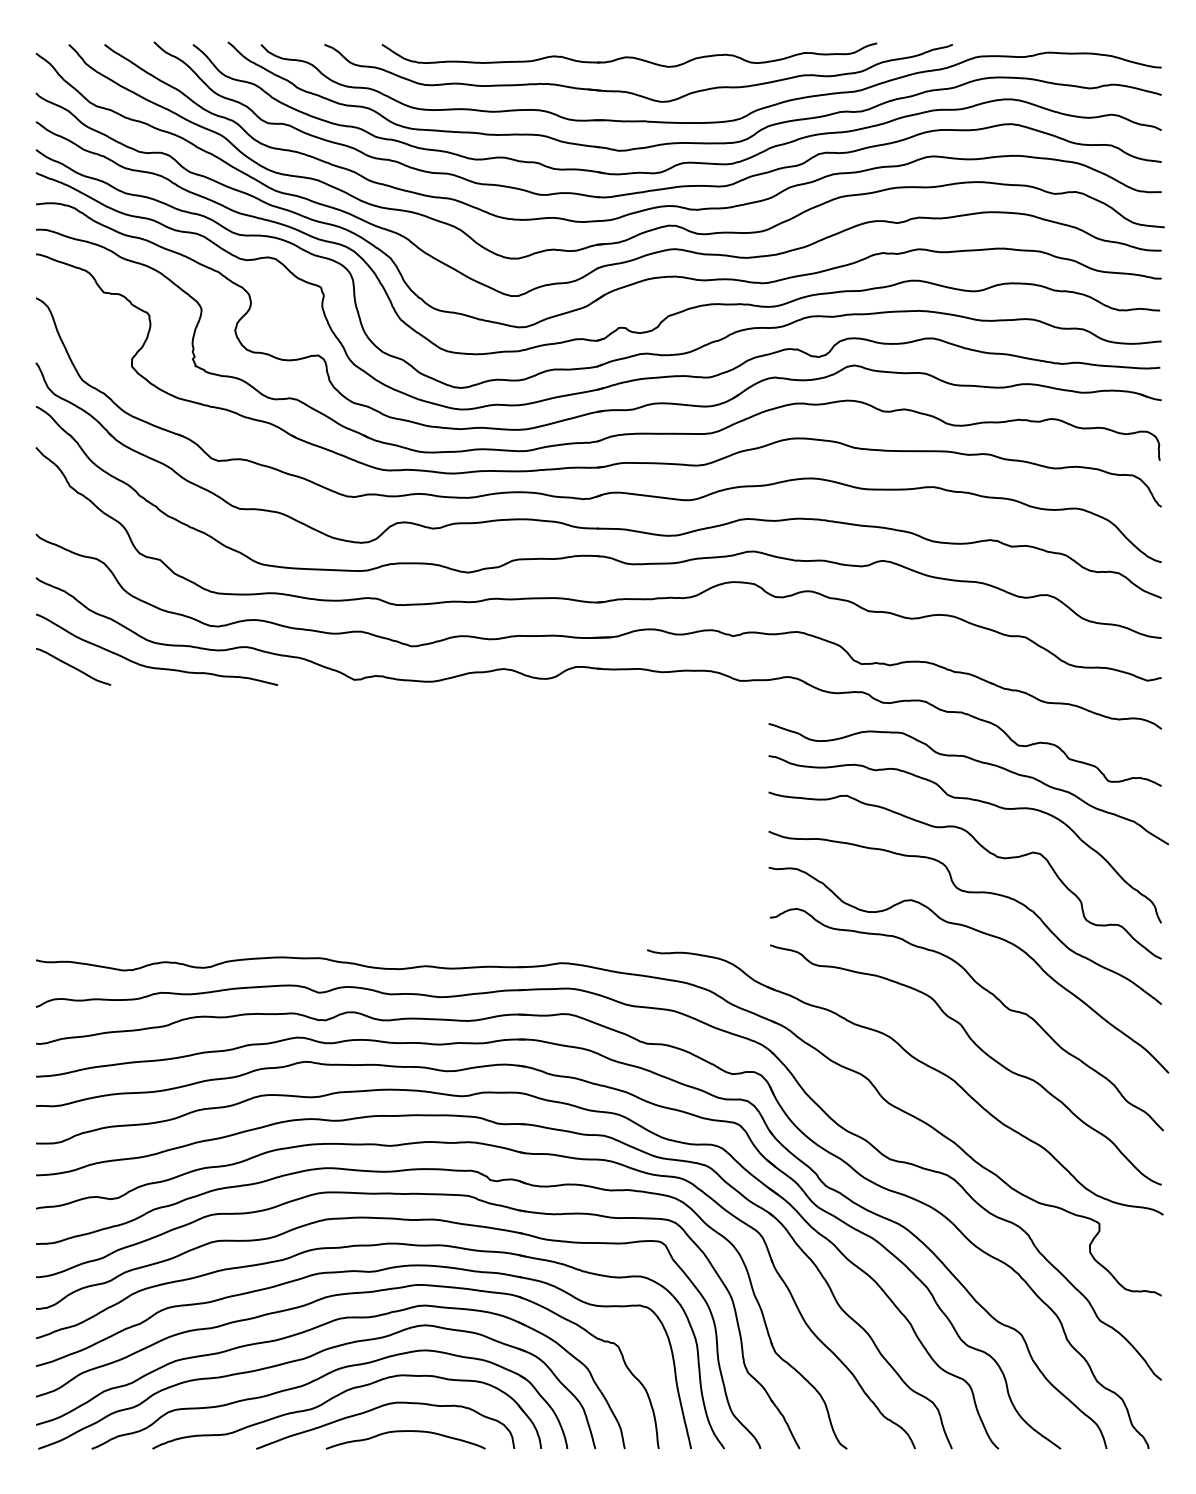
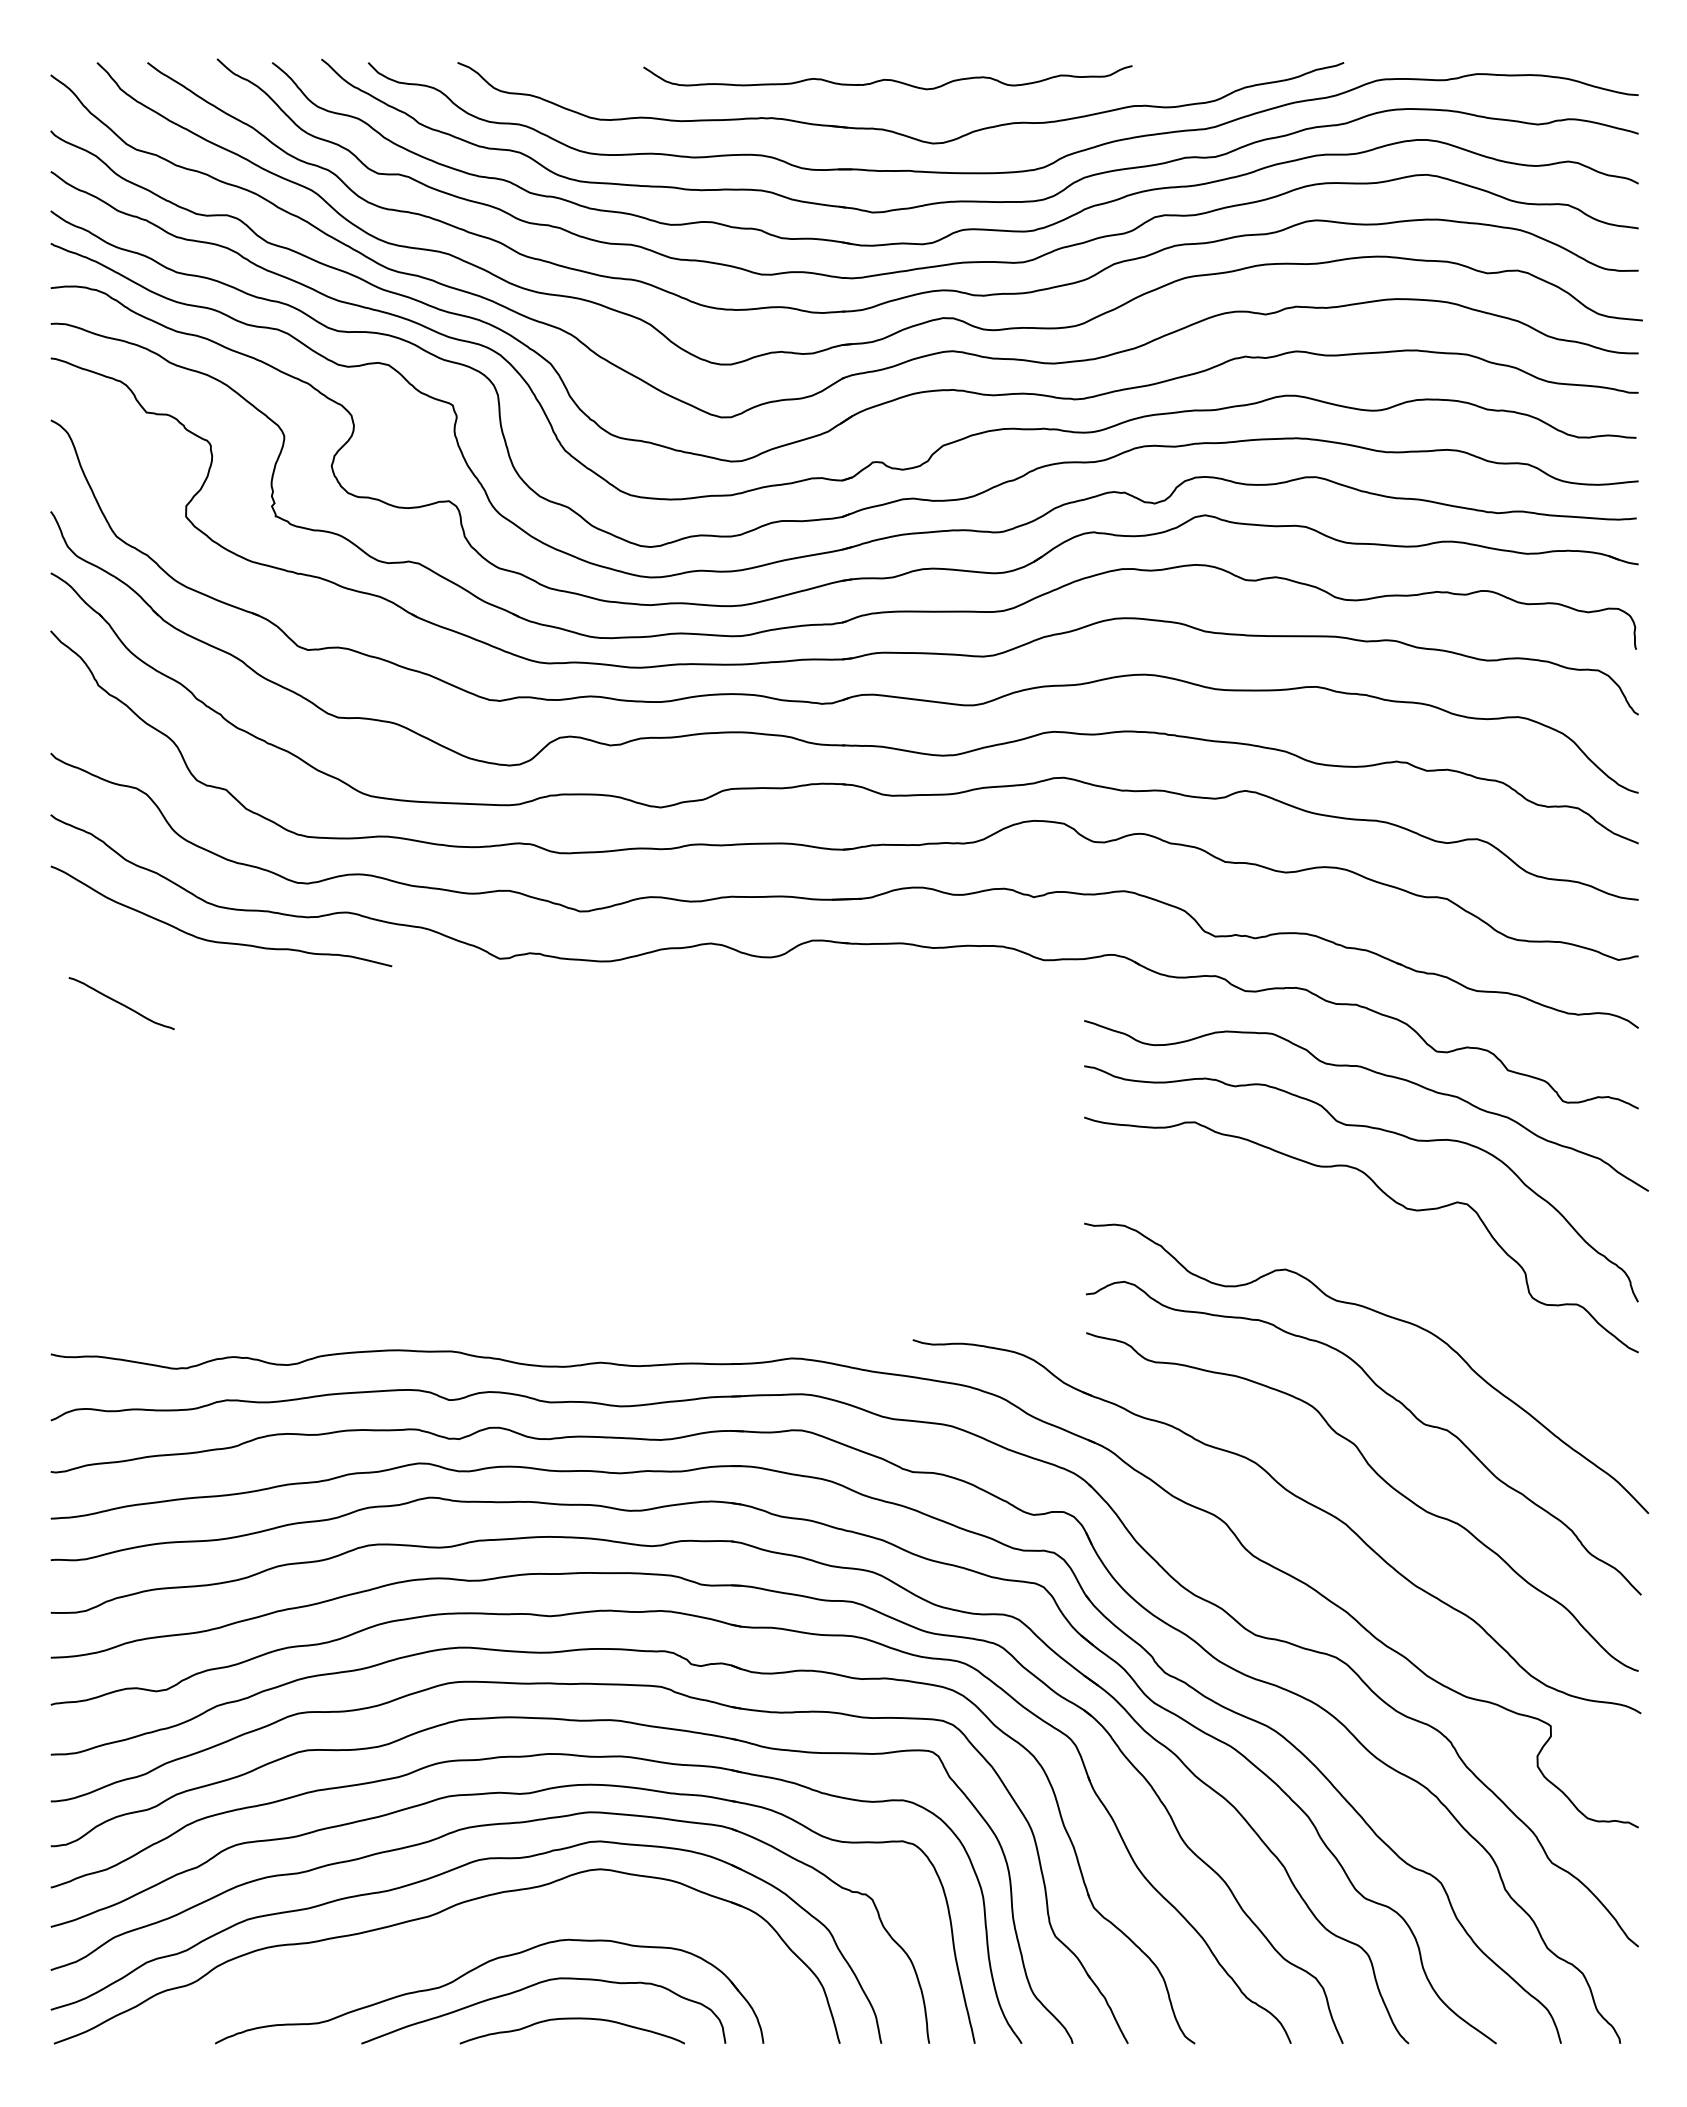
part: (629, 55) -> (887, 77), size x0.7
curve: (73, 666) -> (121, 1003), moved
curve: (968, 893) -> (1365, 1259), removed
part: (320, 1378) -> (451, 1944), removed

